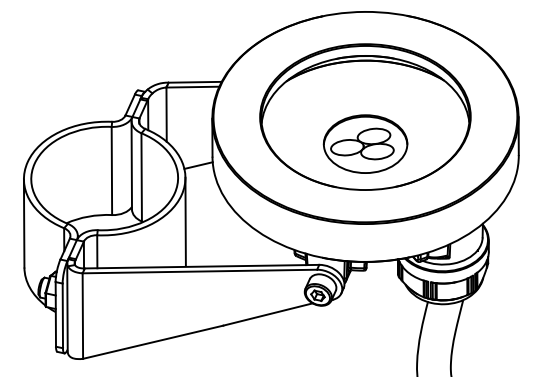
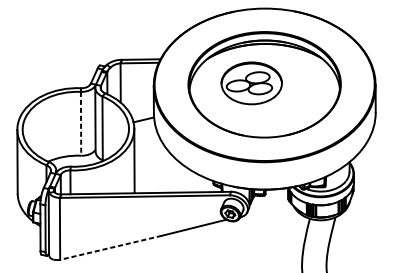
part: (365, 143) -> (251, 82), moved
line: (111, 171) -> (80, 124), solid -> dashed
line: (152, 342) -> (110, 248), solid -> dashed

